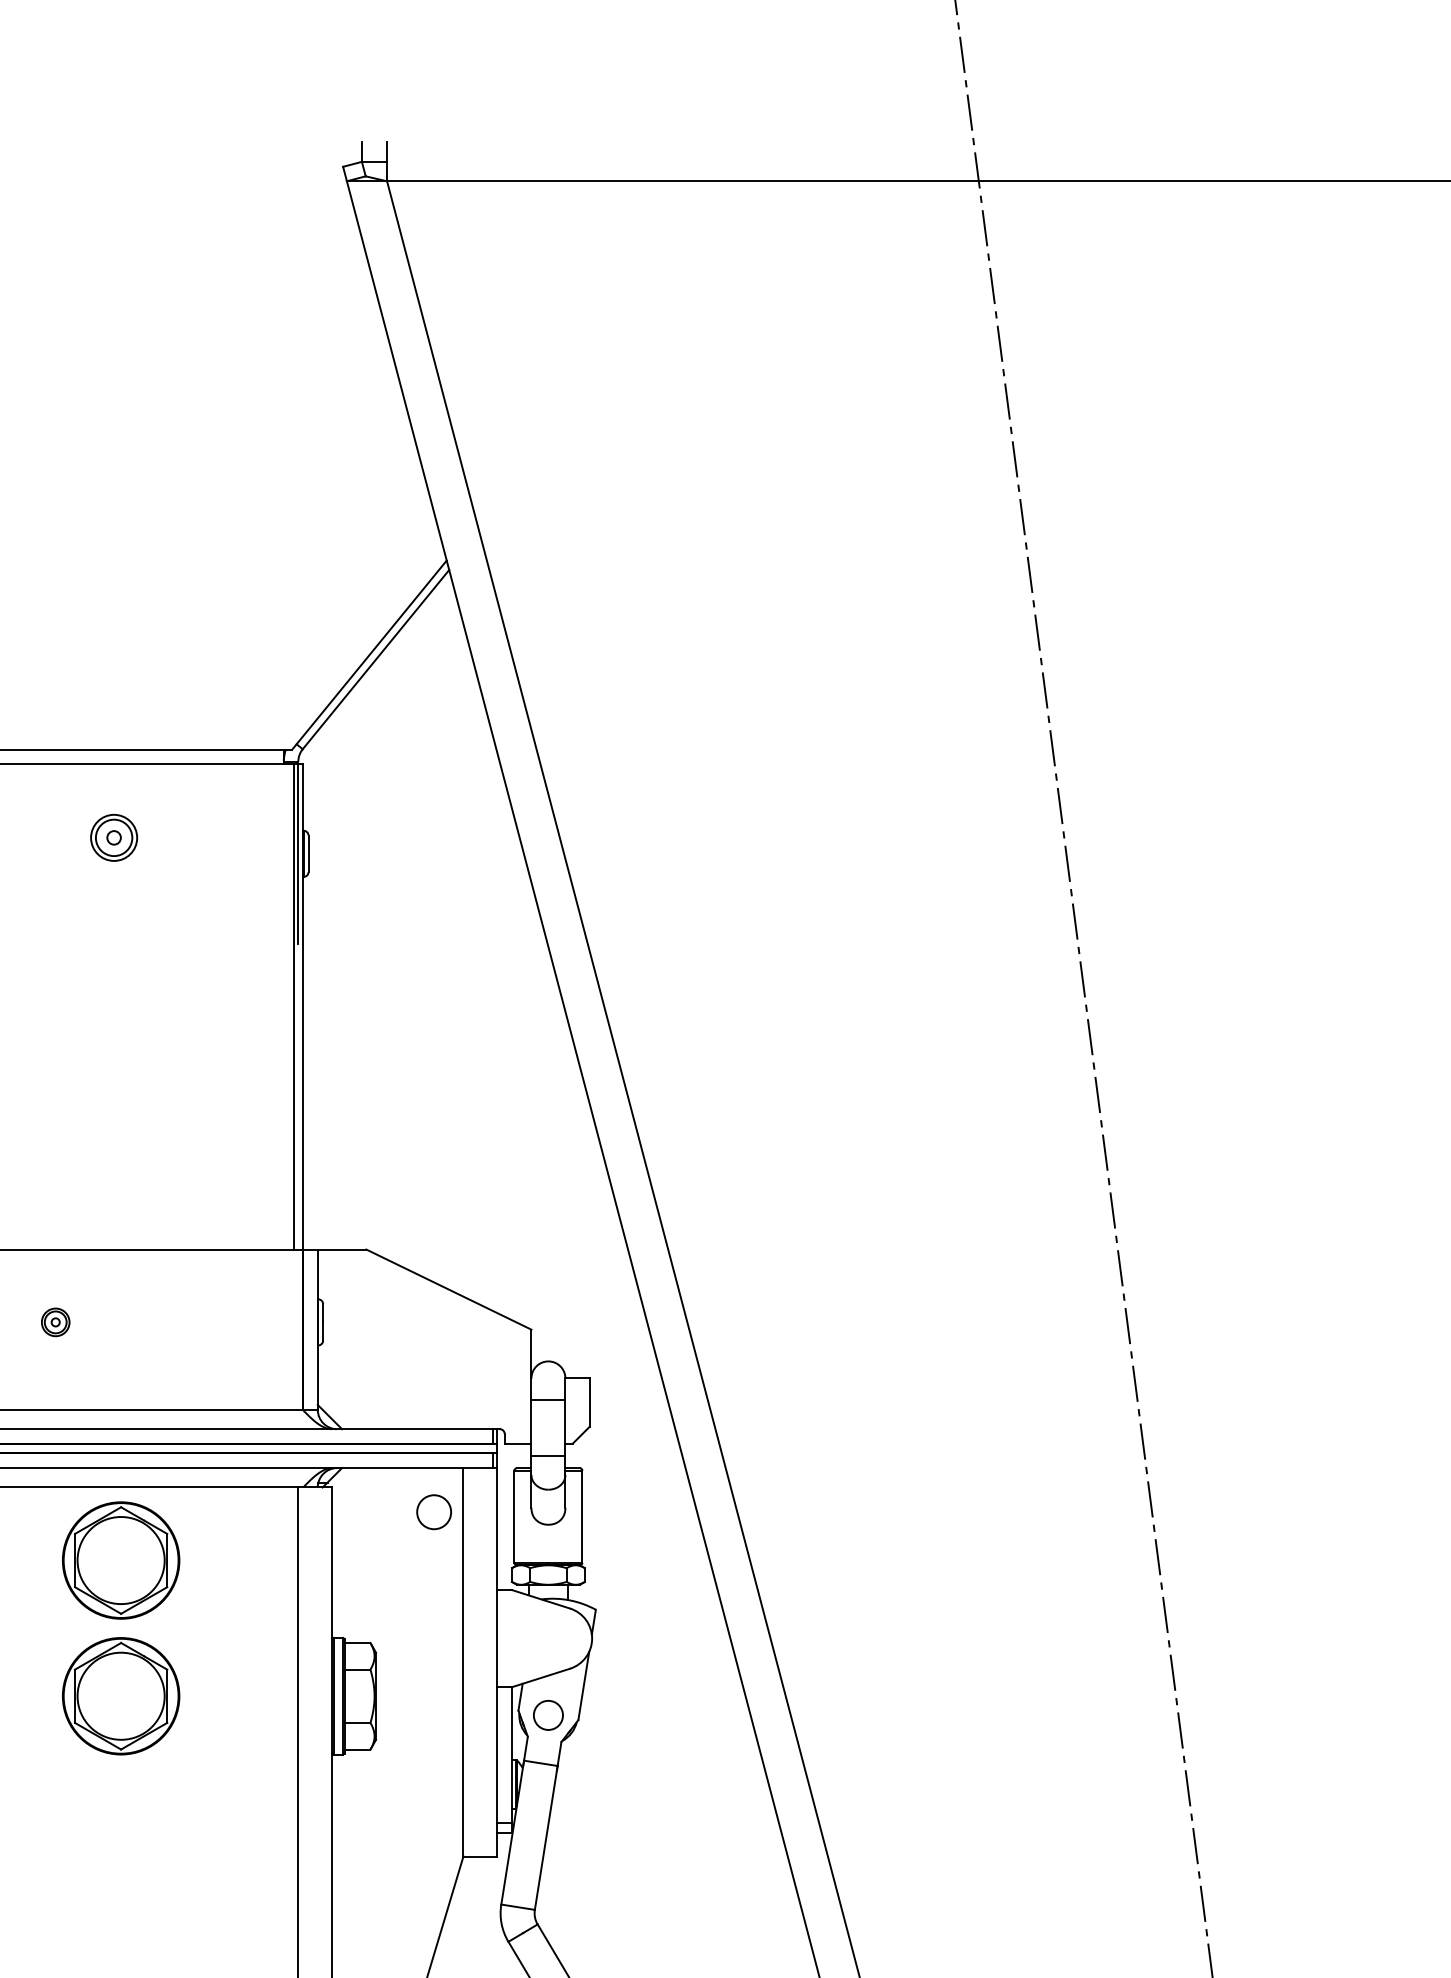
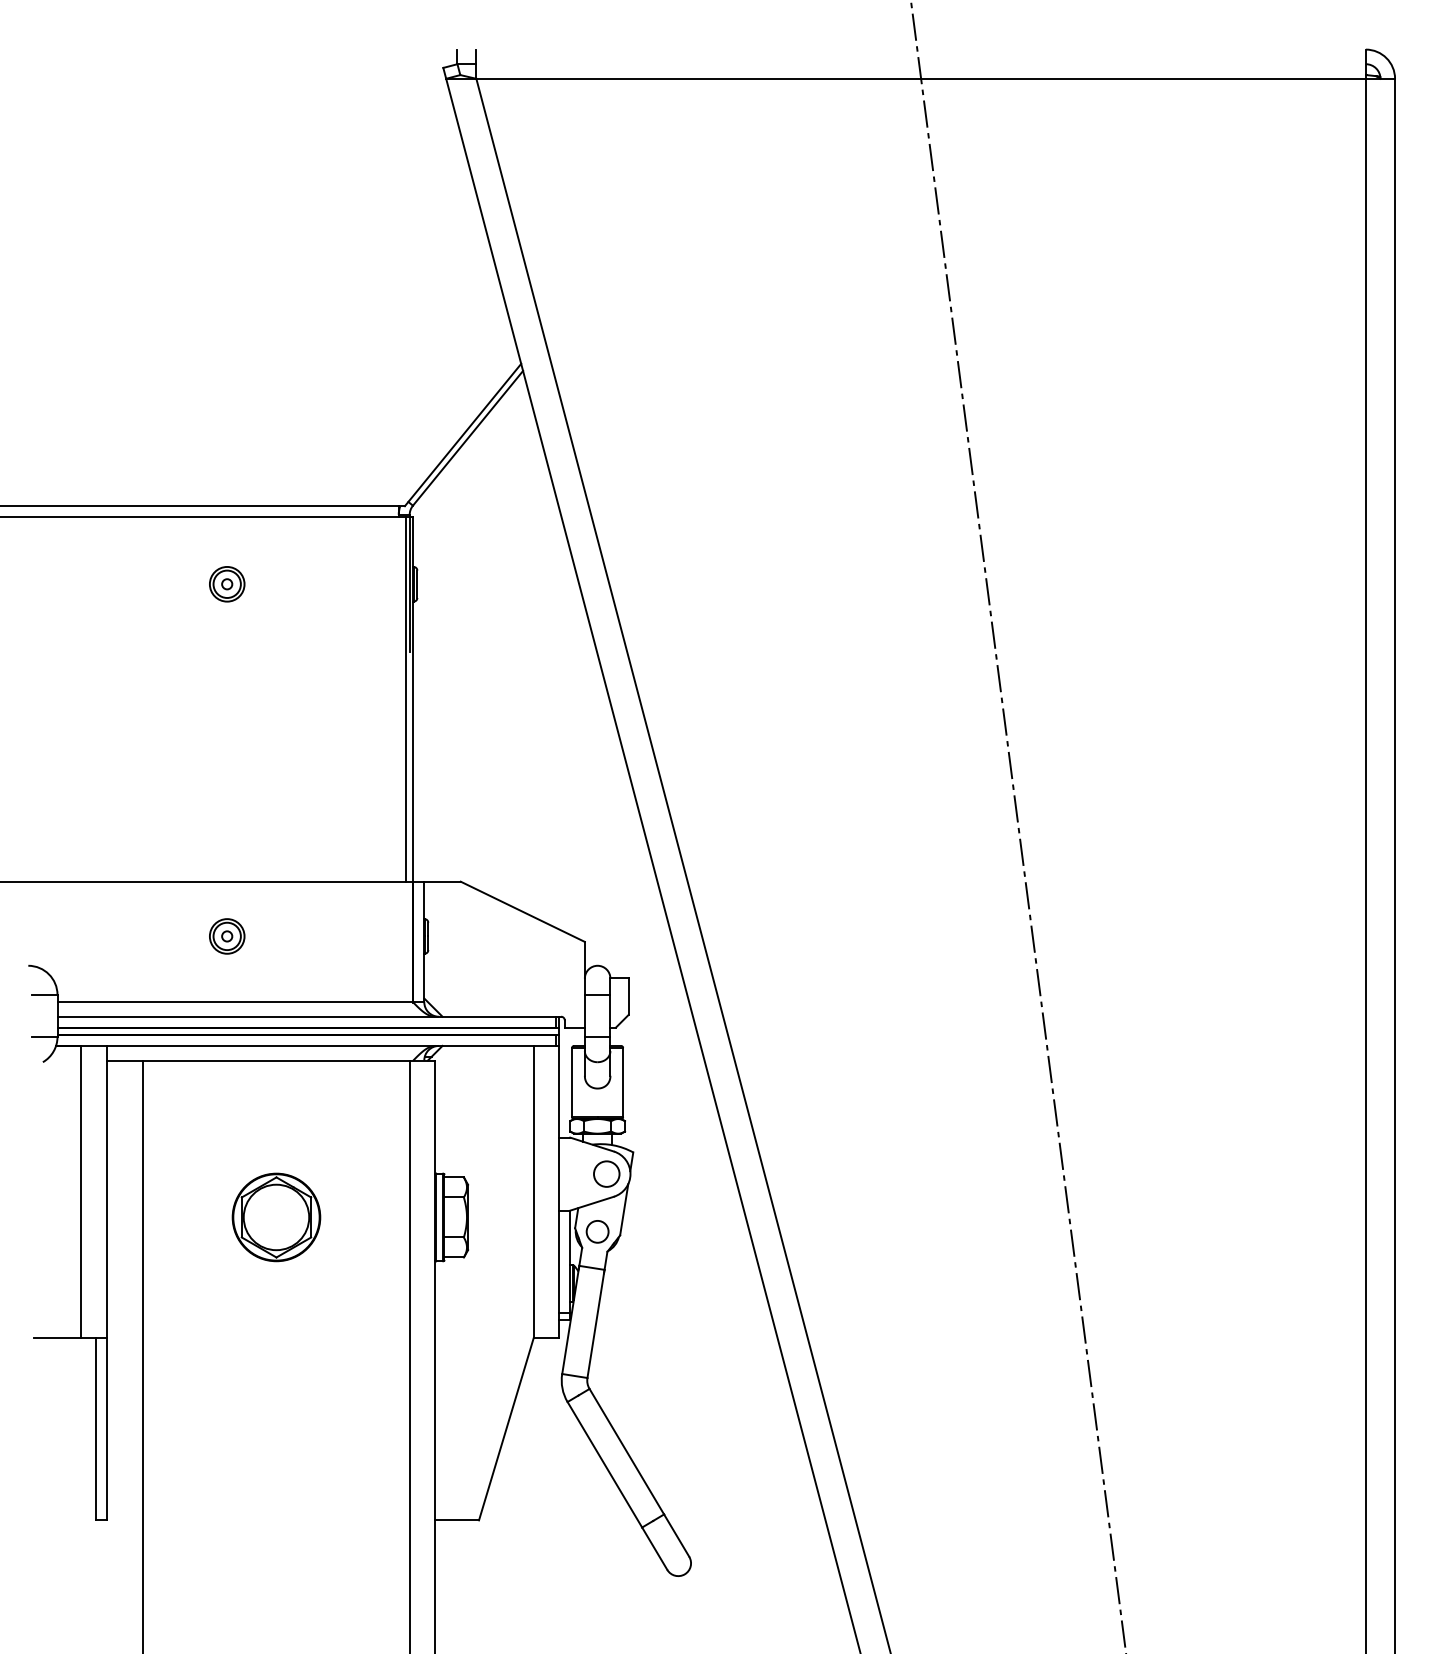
part: (114, 838) -> (227, 584), moved
part: (55, 1322) -> (227, 936), size x1.67
circle: (433, 1511) -> (606, 1173), moved
part: (121, 1560) -> (276, 1115), removed

